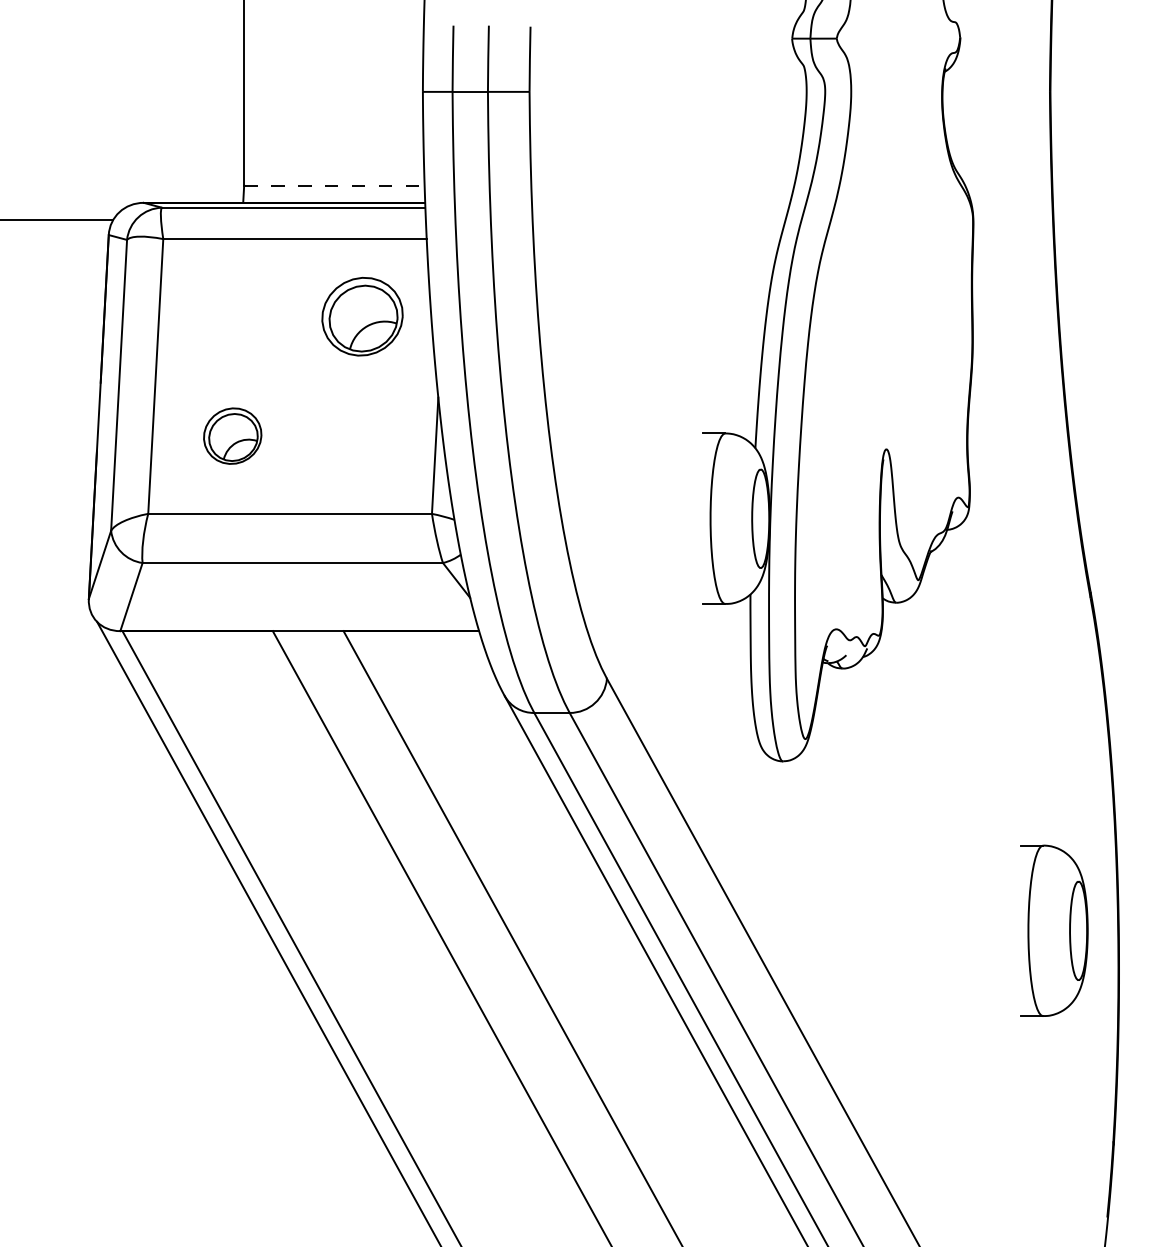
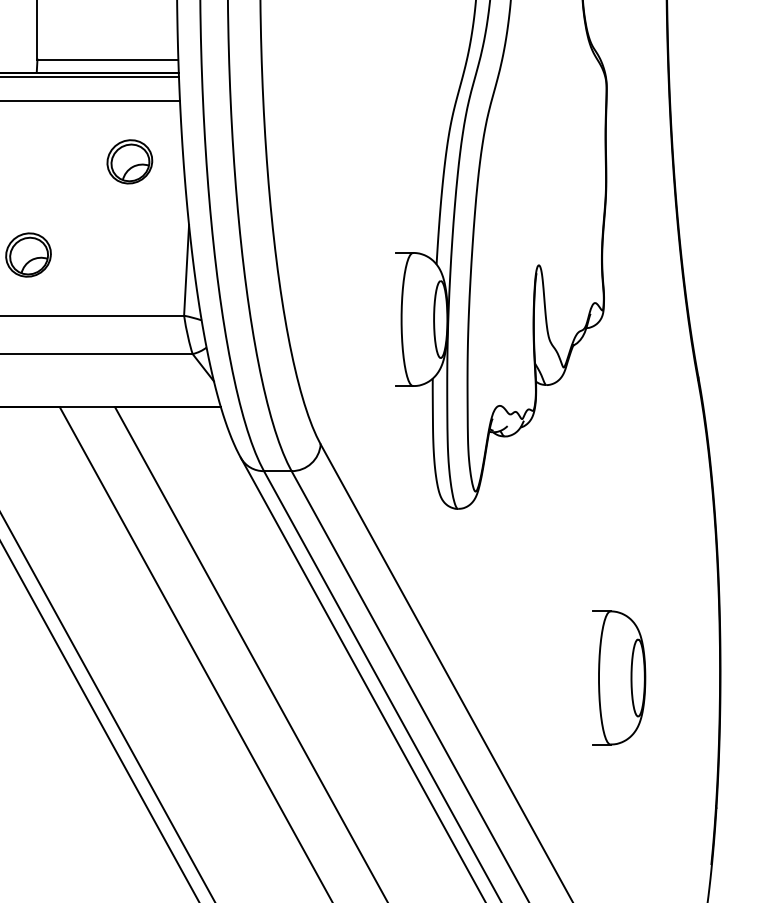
line: (334, 185) -> (108, 59), dashed -> solid
part: (362, 316) -> (129, 161), size x0.71
part: (1054, 930) -> (619, 677), moved

